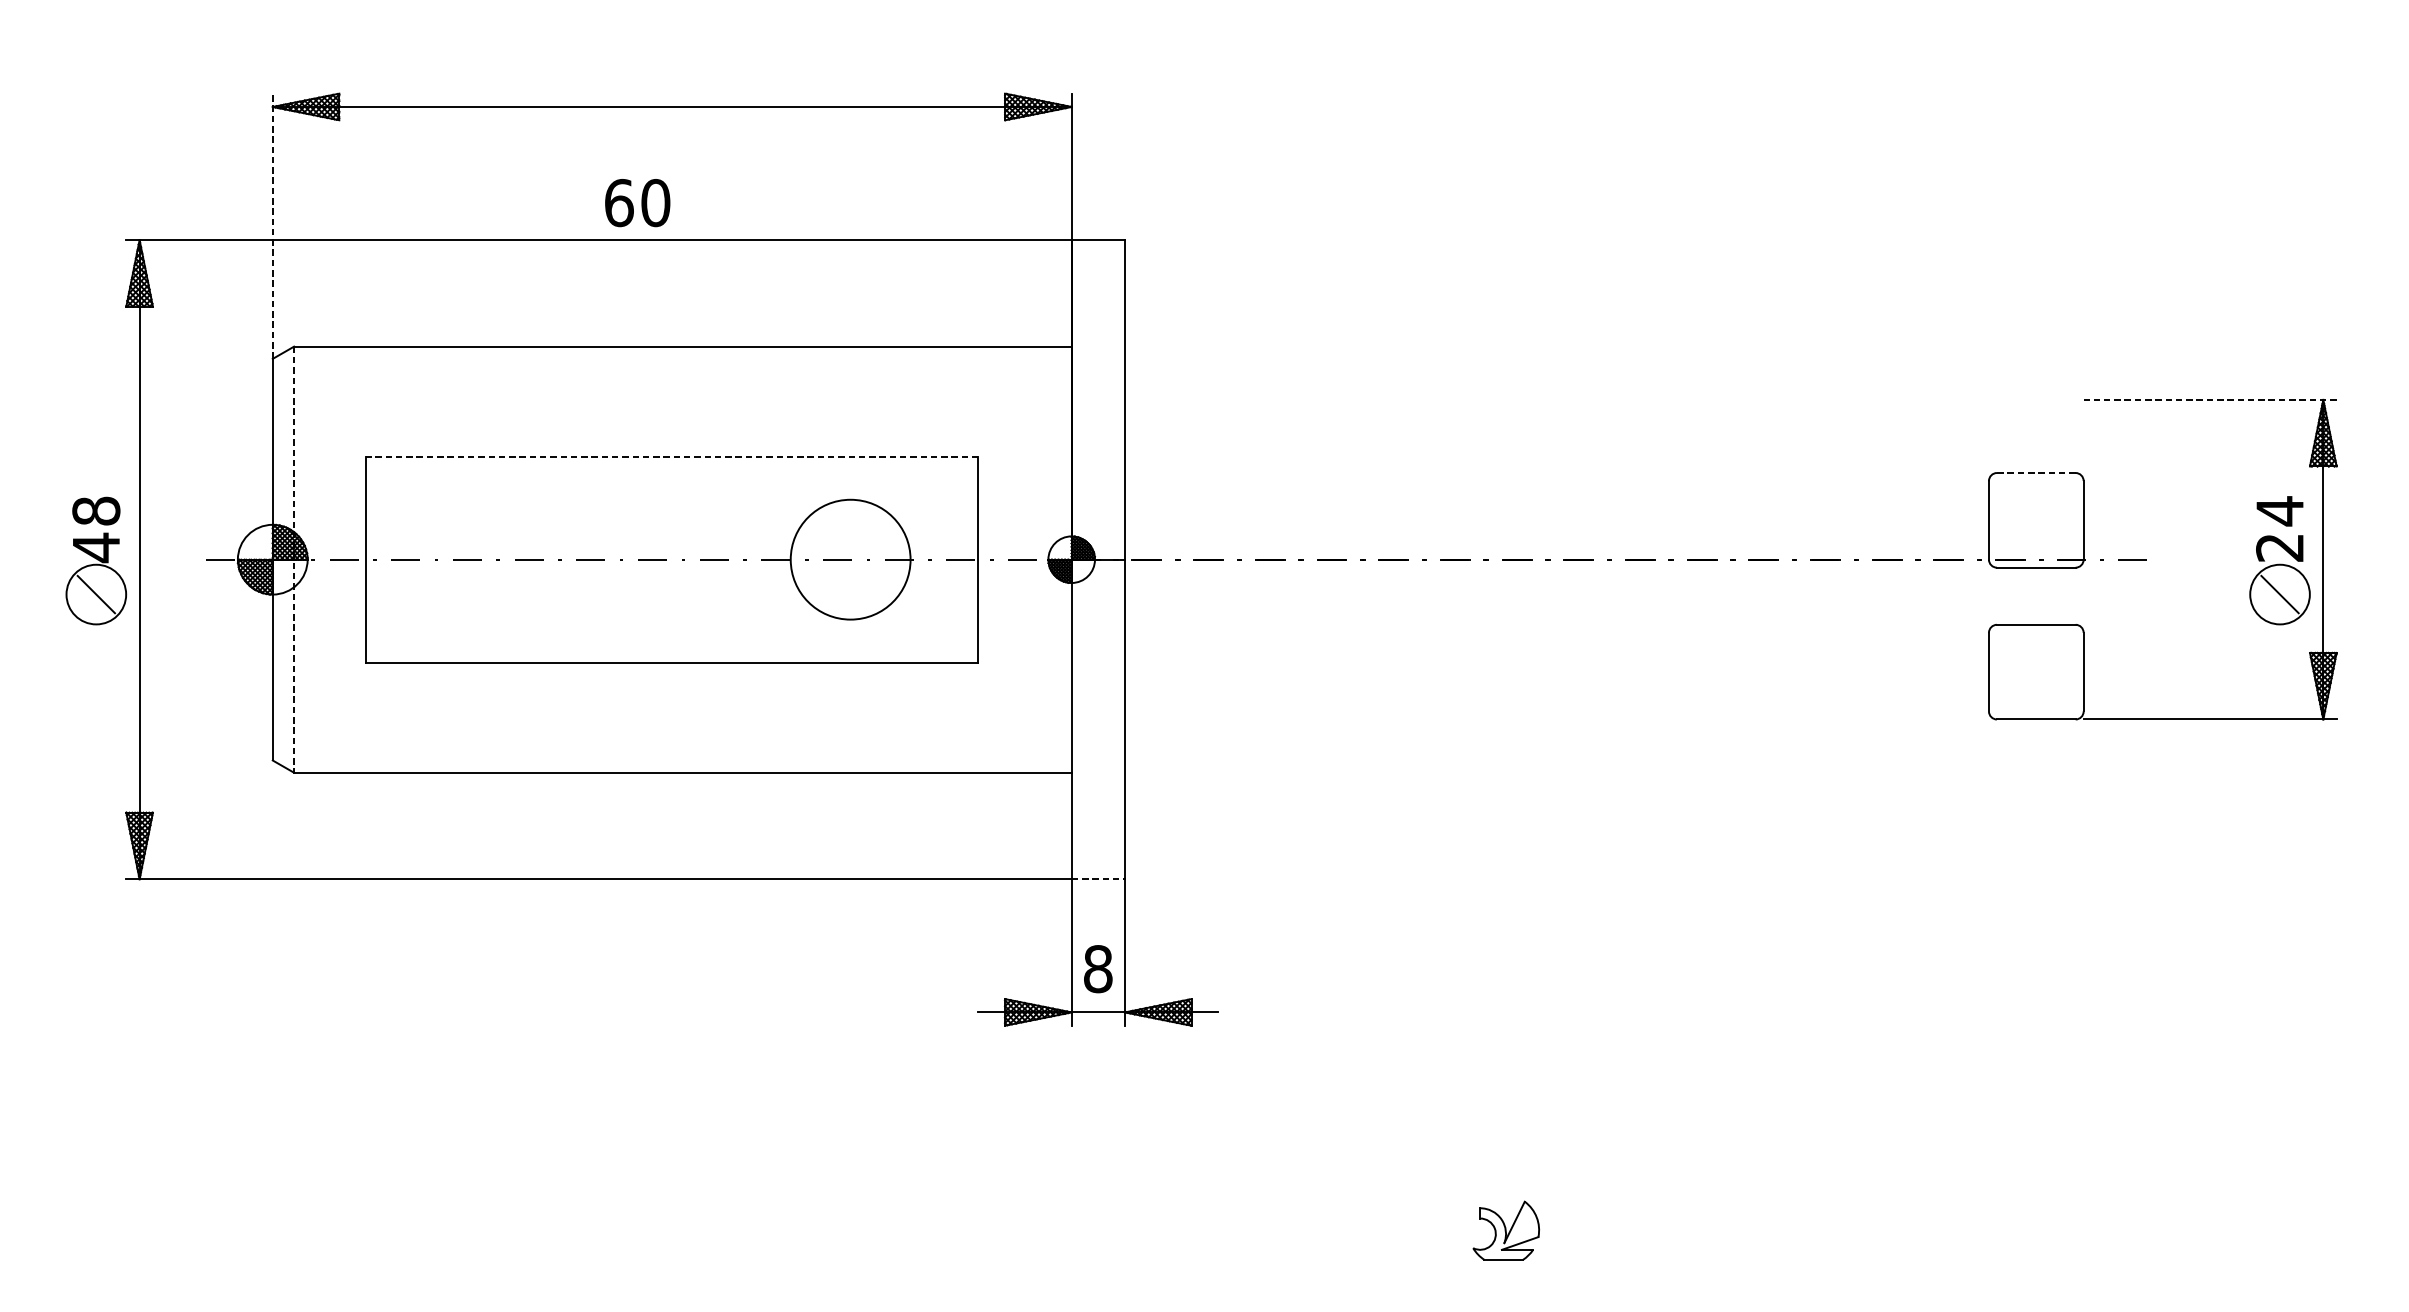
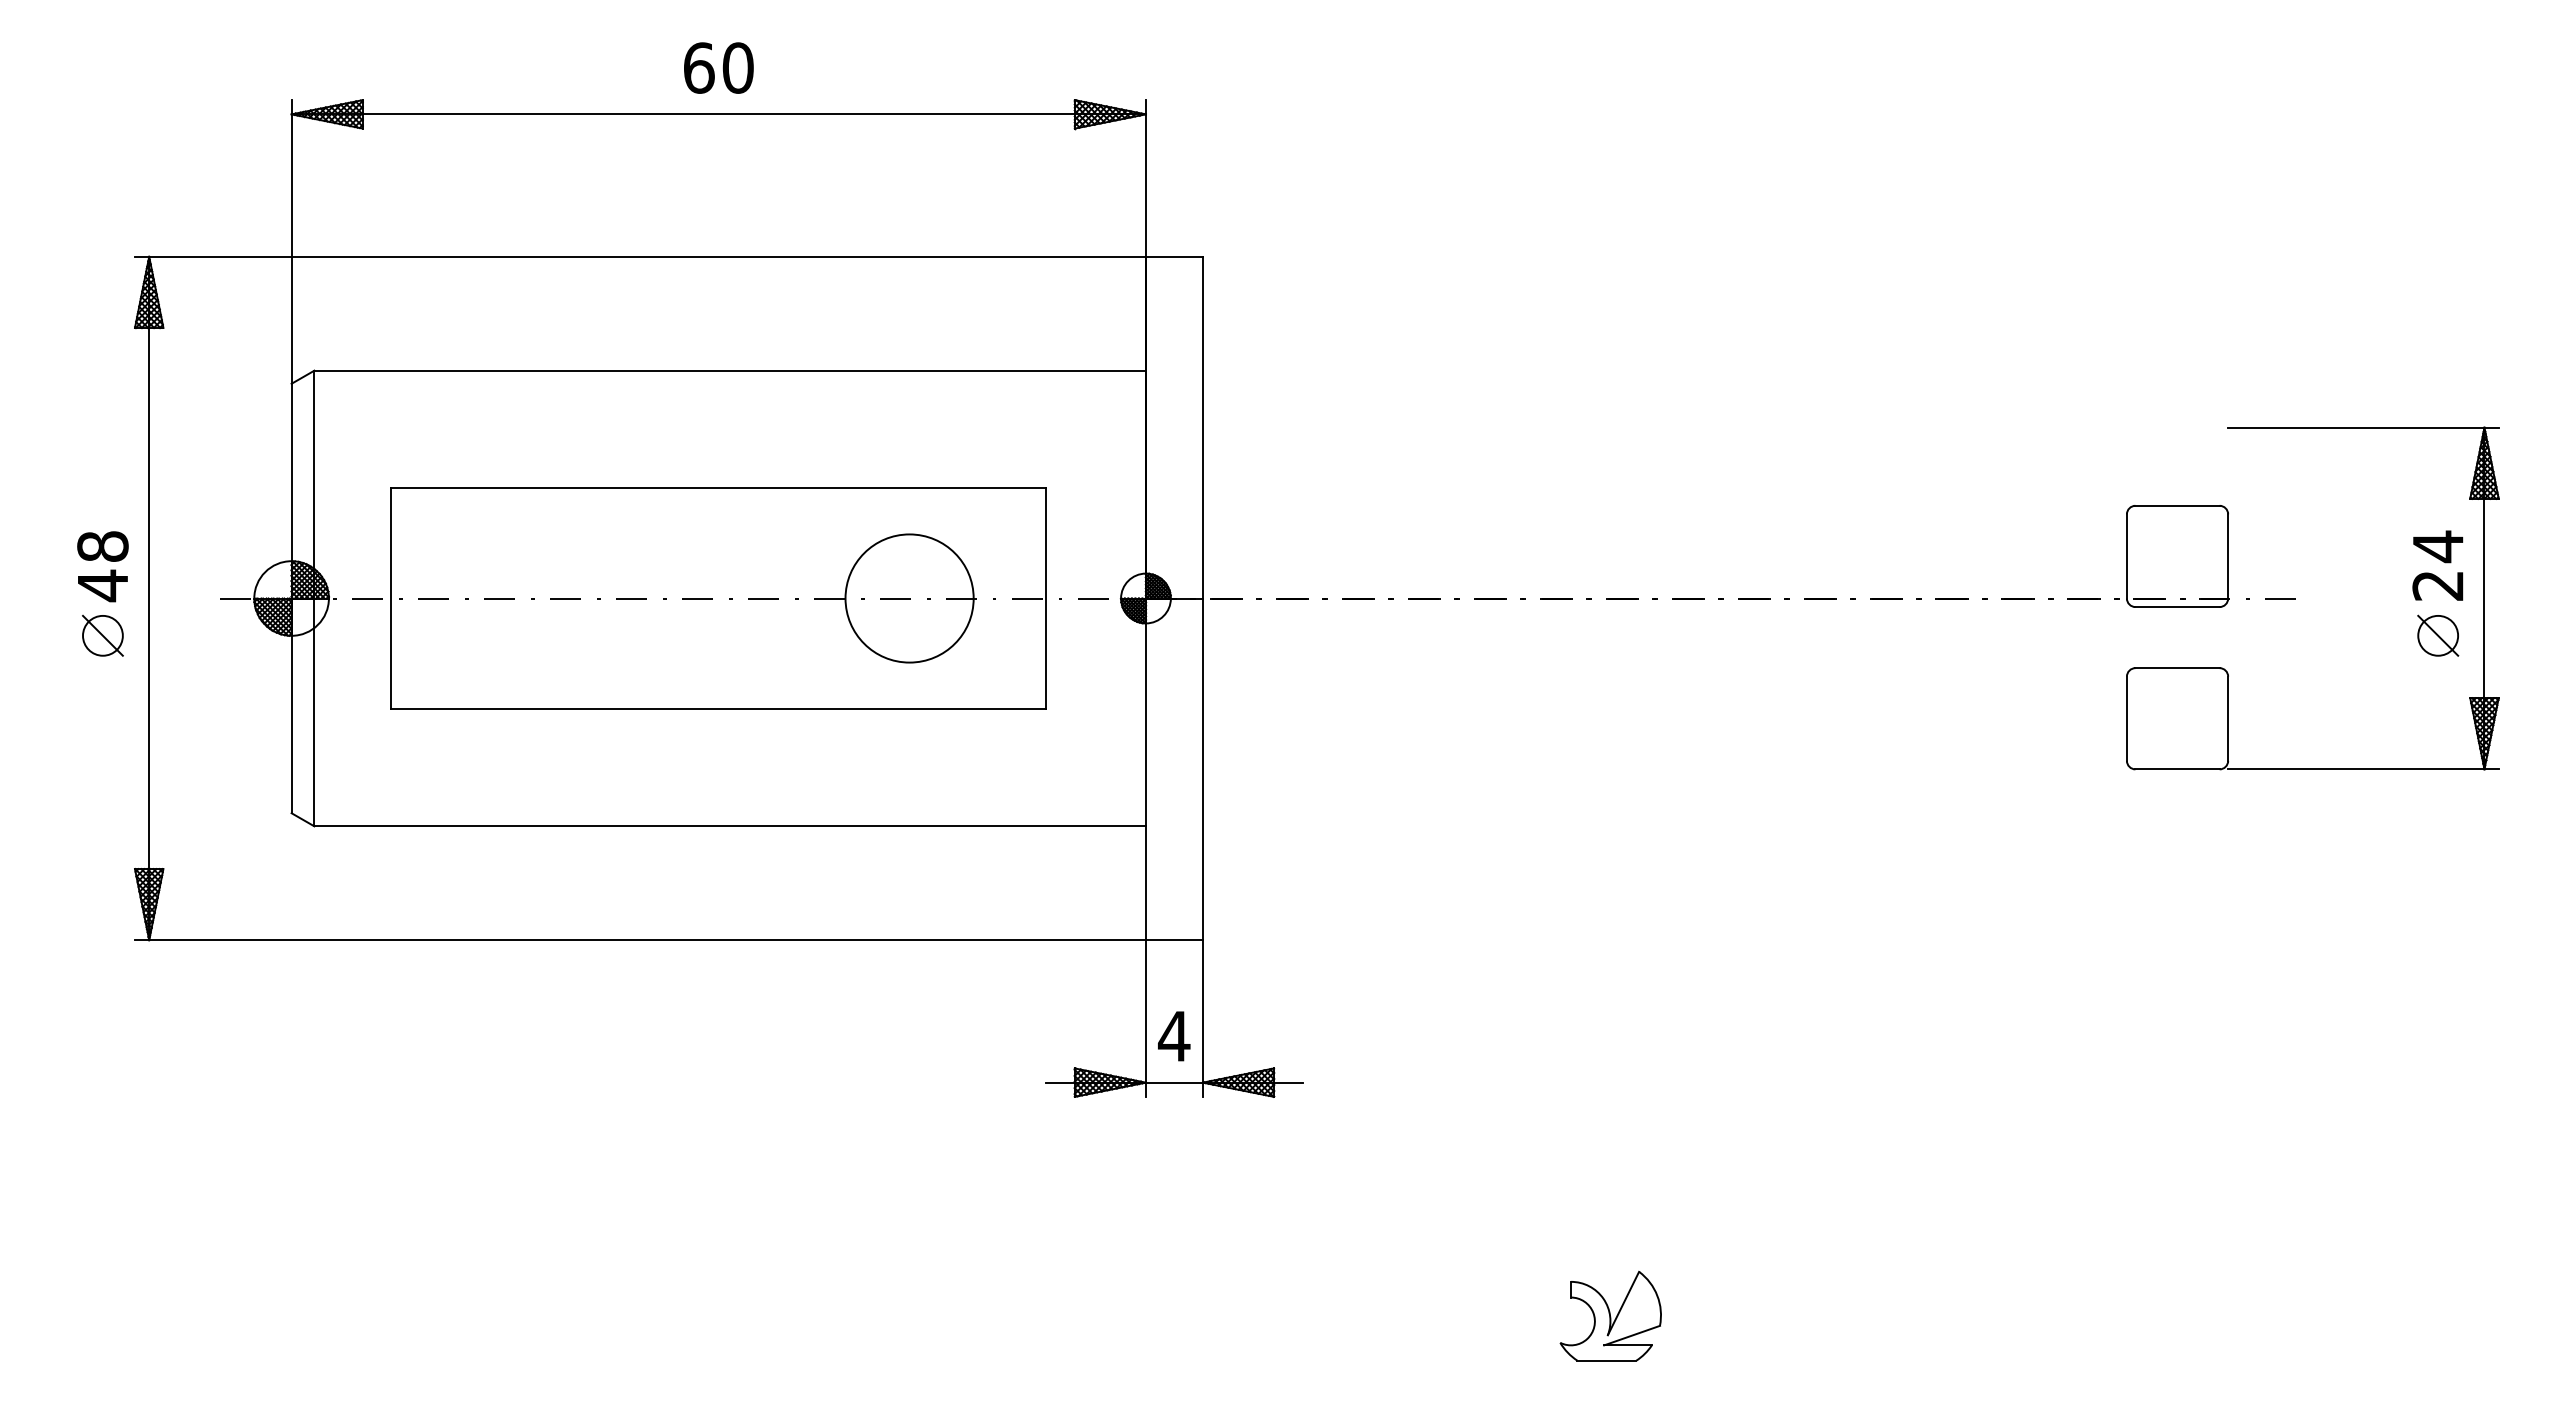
text: (637, 202) -> (718, 67), moved
line: (272, 225) -> (291, 241), dashed -> solid
line: (2209, 399) -> (2362, 427), dashed -> solid
line: (671, 456) -> (718, 488), dashed -> solid
line: (2036, 472) -> (2177, 505), dashed -> solid
line: (294, 559) -> (314, 598), dashed -> solid
circle: (95, 594) -> (102, 635), size x0.62
circle: (2280, 594) -> (2438, 635), size x0.62
line: (1098, 879) -> (1174, 940), dashed -> solid
text: (1098, 969) -> (1174, 1036), 8 -> 4
part: (1506, 1230) -> (1610, 1315), size x1.43

